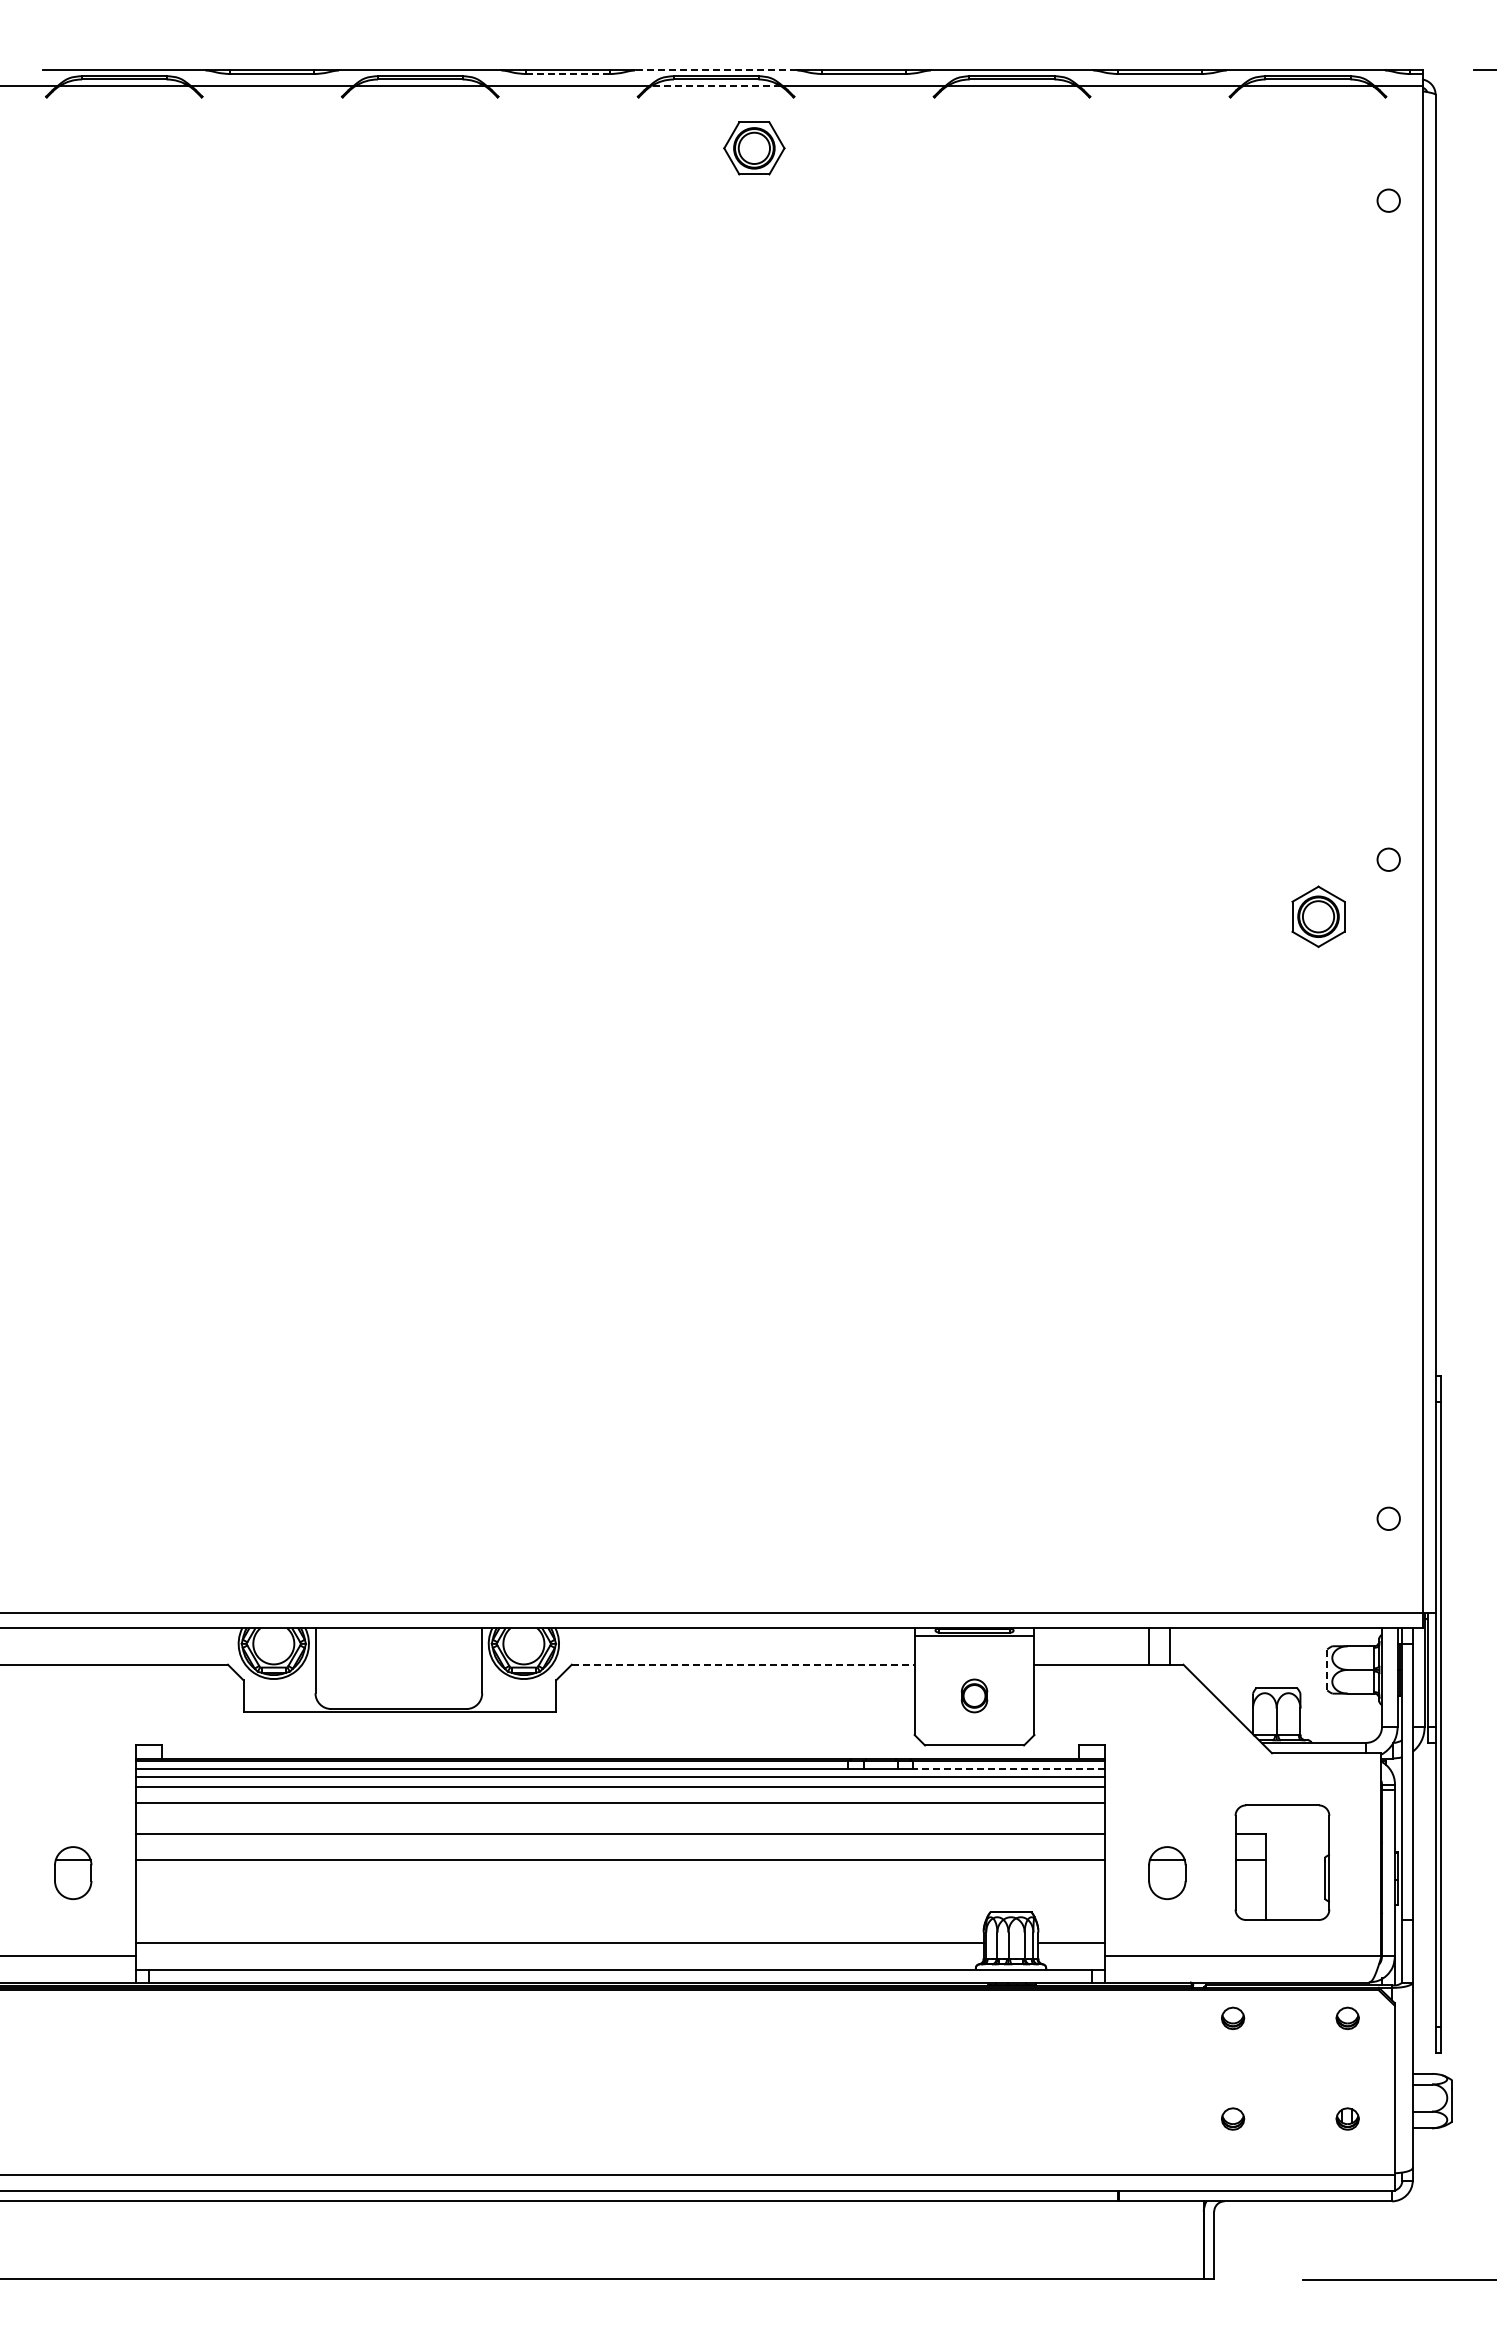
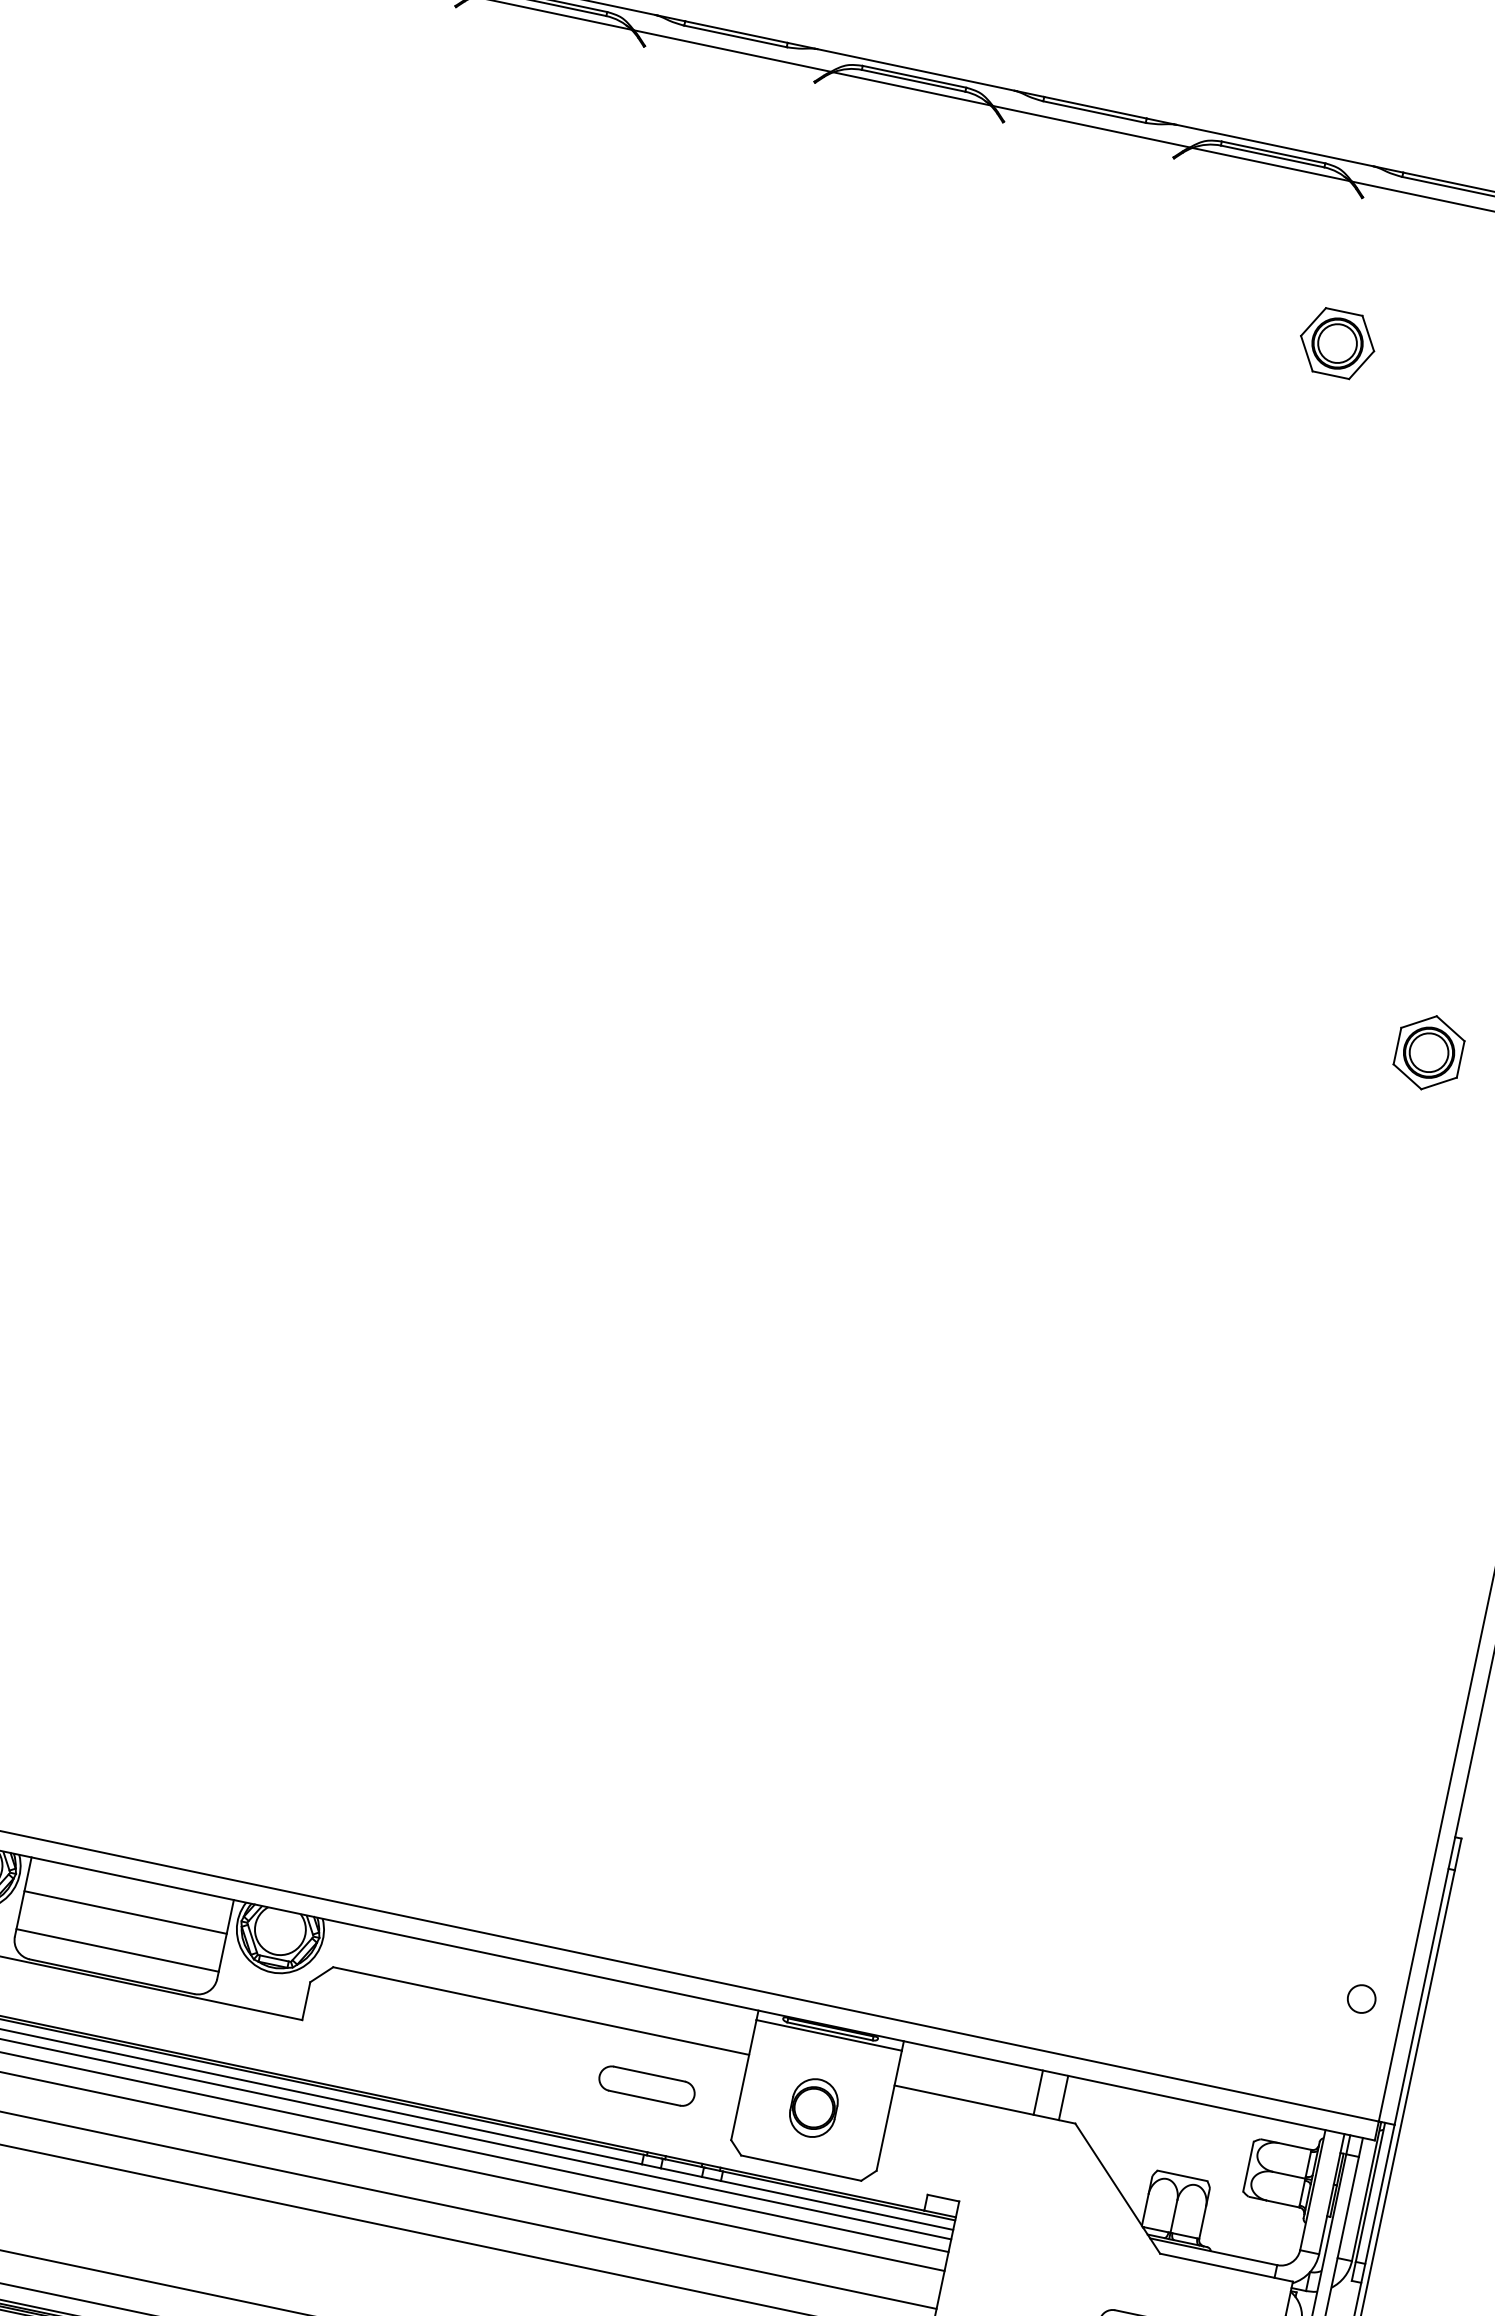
line: (715, 70) -> (915, 69), dashed -> solid
line: (568, 74) -> (735, 37), dashed -> solid
line: (716, 86) -> (912, 89), dashed -> solid
part: (754, 148) -> (1337, 343), moved
part: (1318, 916) -> (1429, 1052), moved
line: (398, 1656) -> (125, 1912), added
line: (743, 1664) -> (541, 2010), dashed -> solid
line: (1327, 1669) -> (1248, 2166), dashed -> solid
line: (398, 1687) -> (117, 1950), added
part: (974, 1695) -> (813, 2107), size x1.43
part: (839, 1706) -> (647, 2086), added
line: (1009, 1768) -> (837, 2205), dashed -> solid

